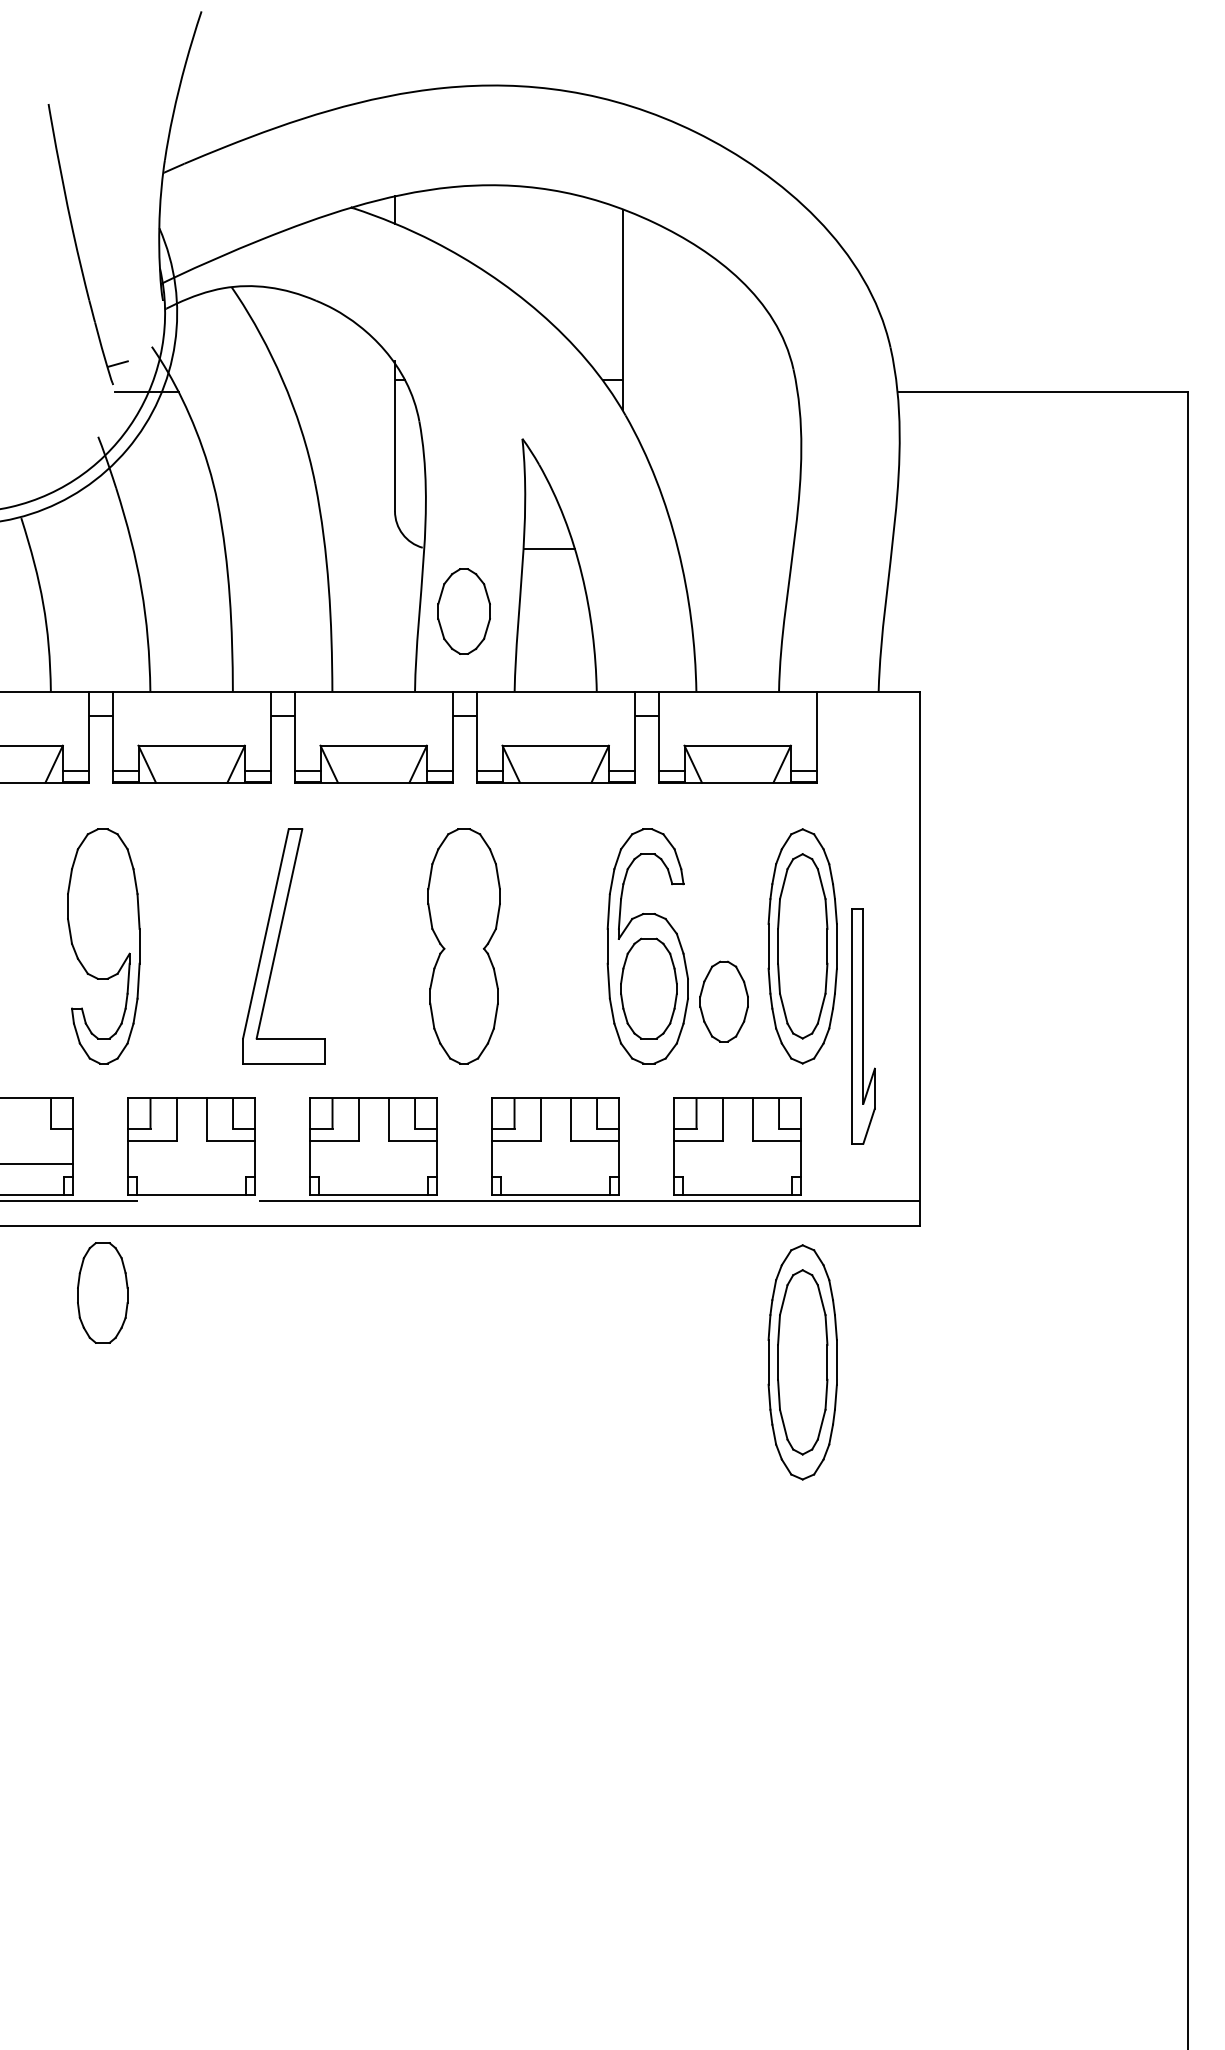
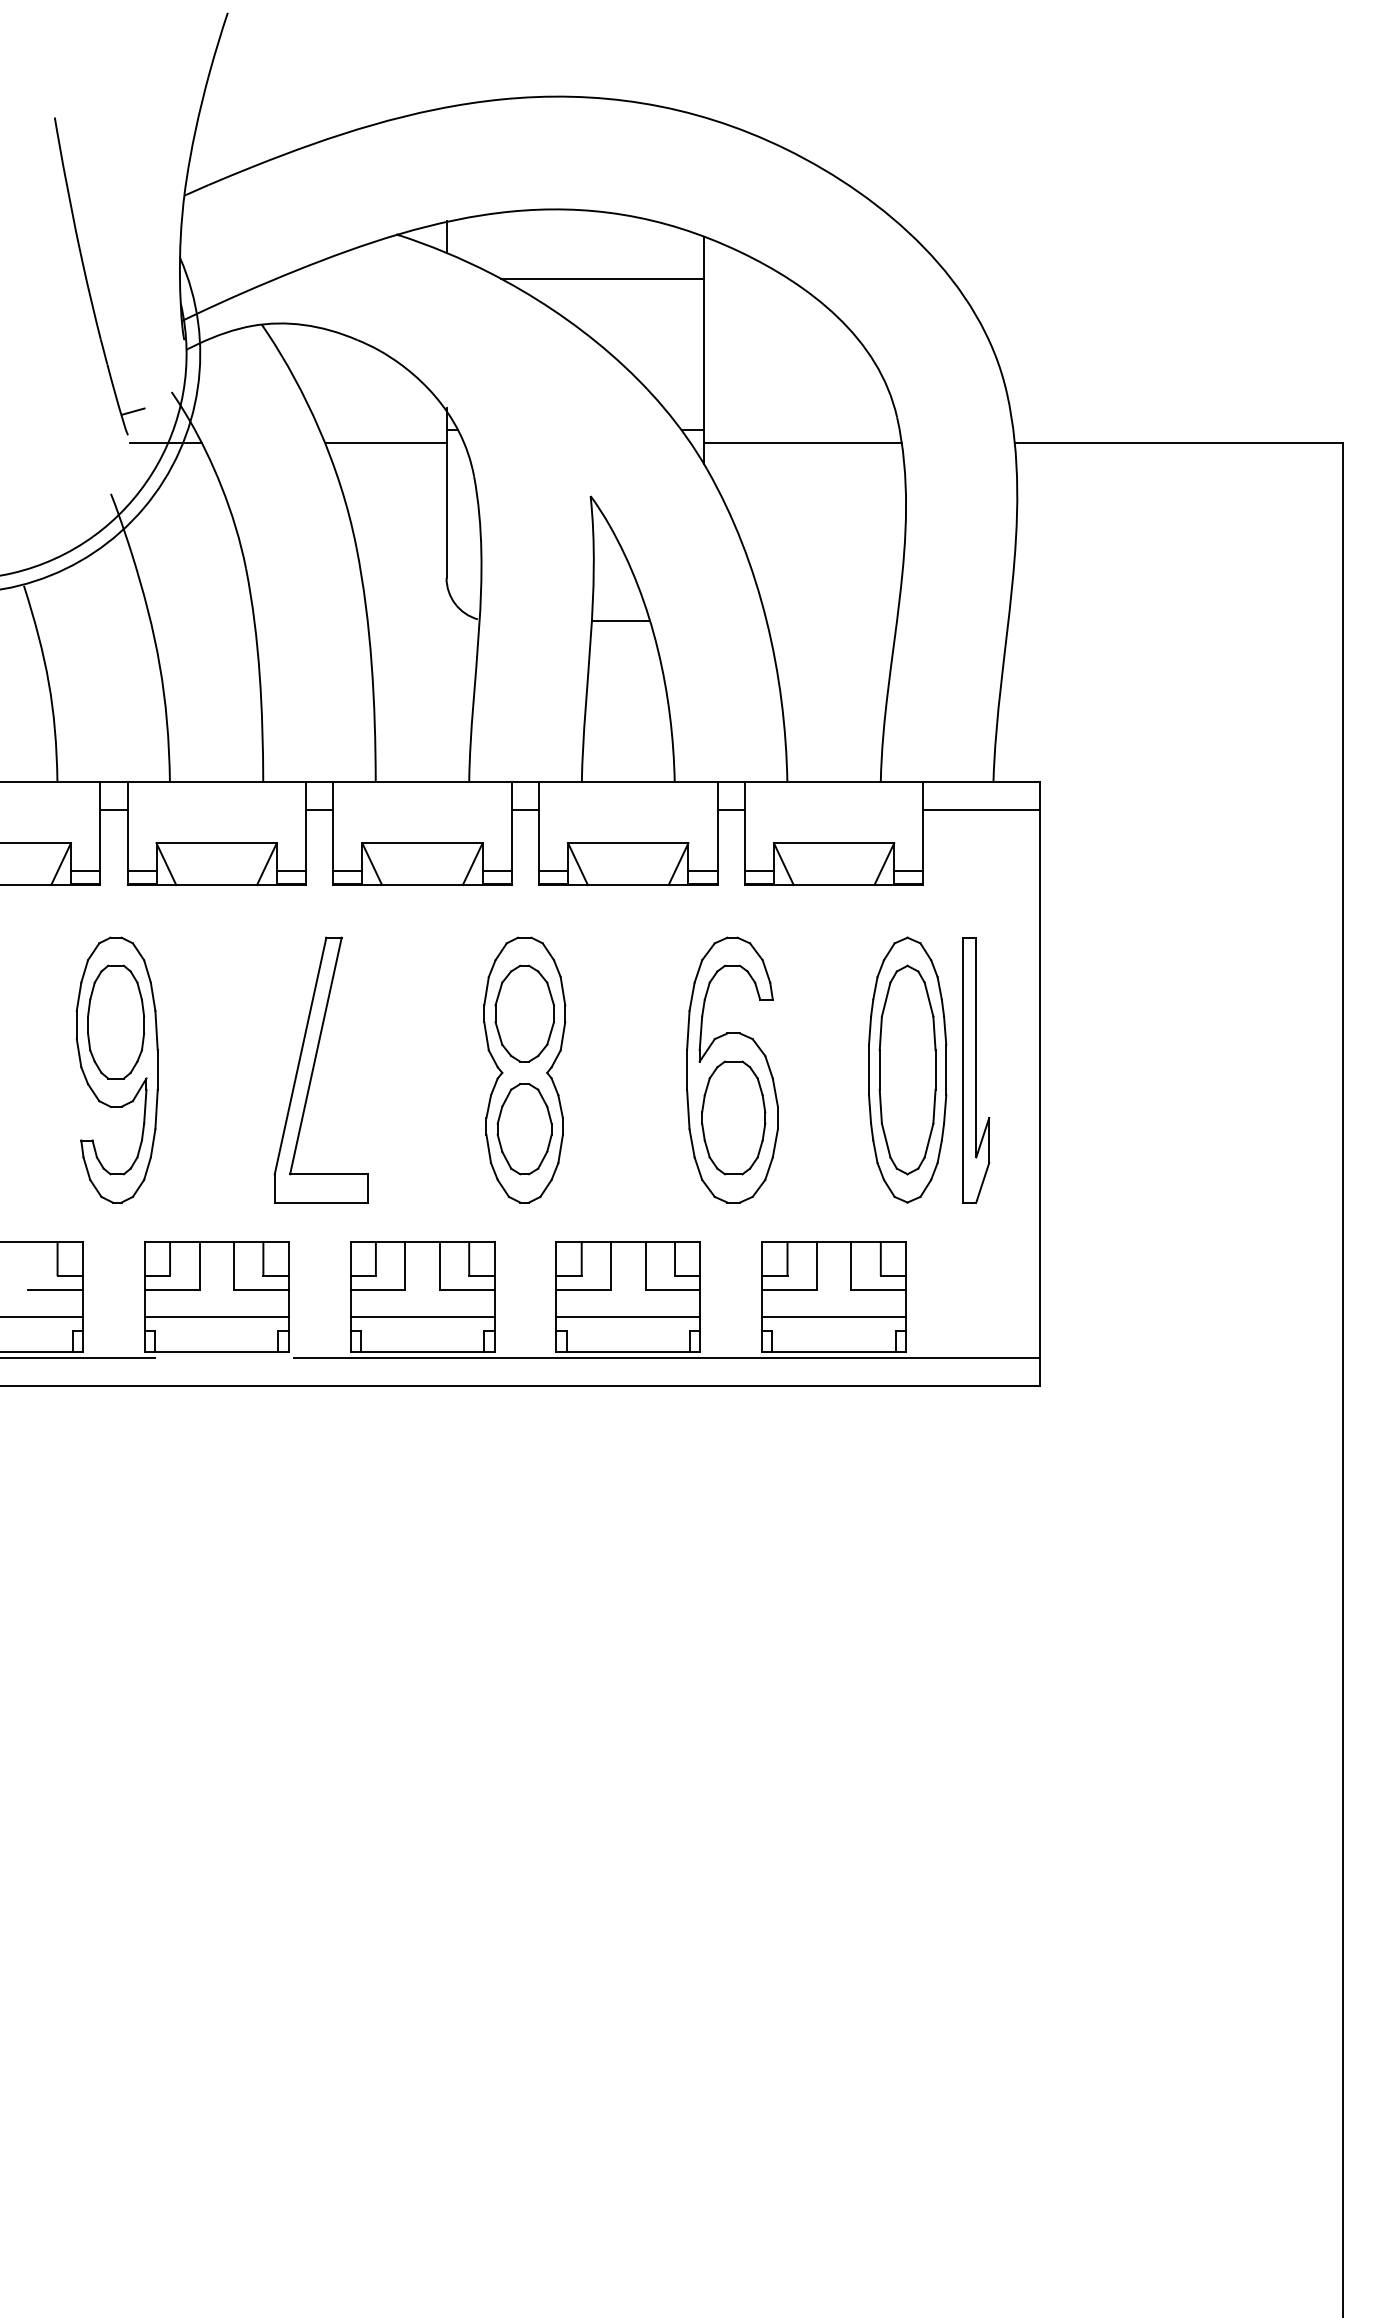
line: (532, 246) -> (602, 278), added
line: (341, 392) -> (386, 443), added
line: (709, 392) -> (802, 443), added
part: (463, 611) -> (524, 1013), moved
line: (867, 715) -> (980, 809), added
part: (723, 1001) -> (524, 1129), moved
part: (863, 1026) -> (976, 1070), moved
line: (48, 1140) -> (54, 1289), added
line: (191, 1164) -> (216, 1316), added
line: (373, 1164) -> (422, 1316), added
line: (555, 1164) -> (628, 1316), added
line: (737, 1164) -> (833, 1316), added
part: (102, 1292) -> (115, 1021), moved
part: (802, 1362) -> (907, 1540), removed

